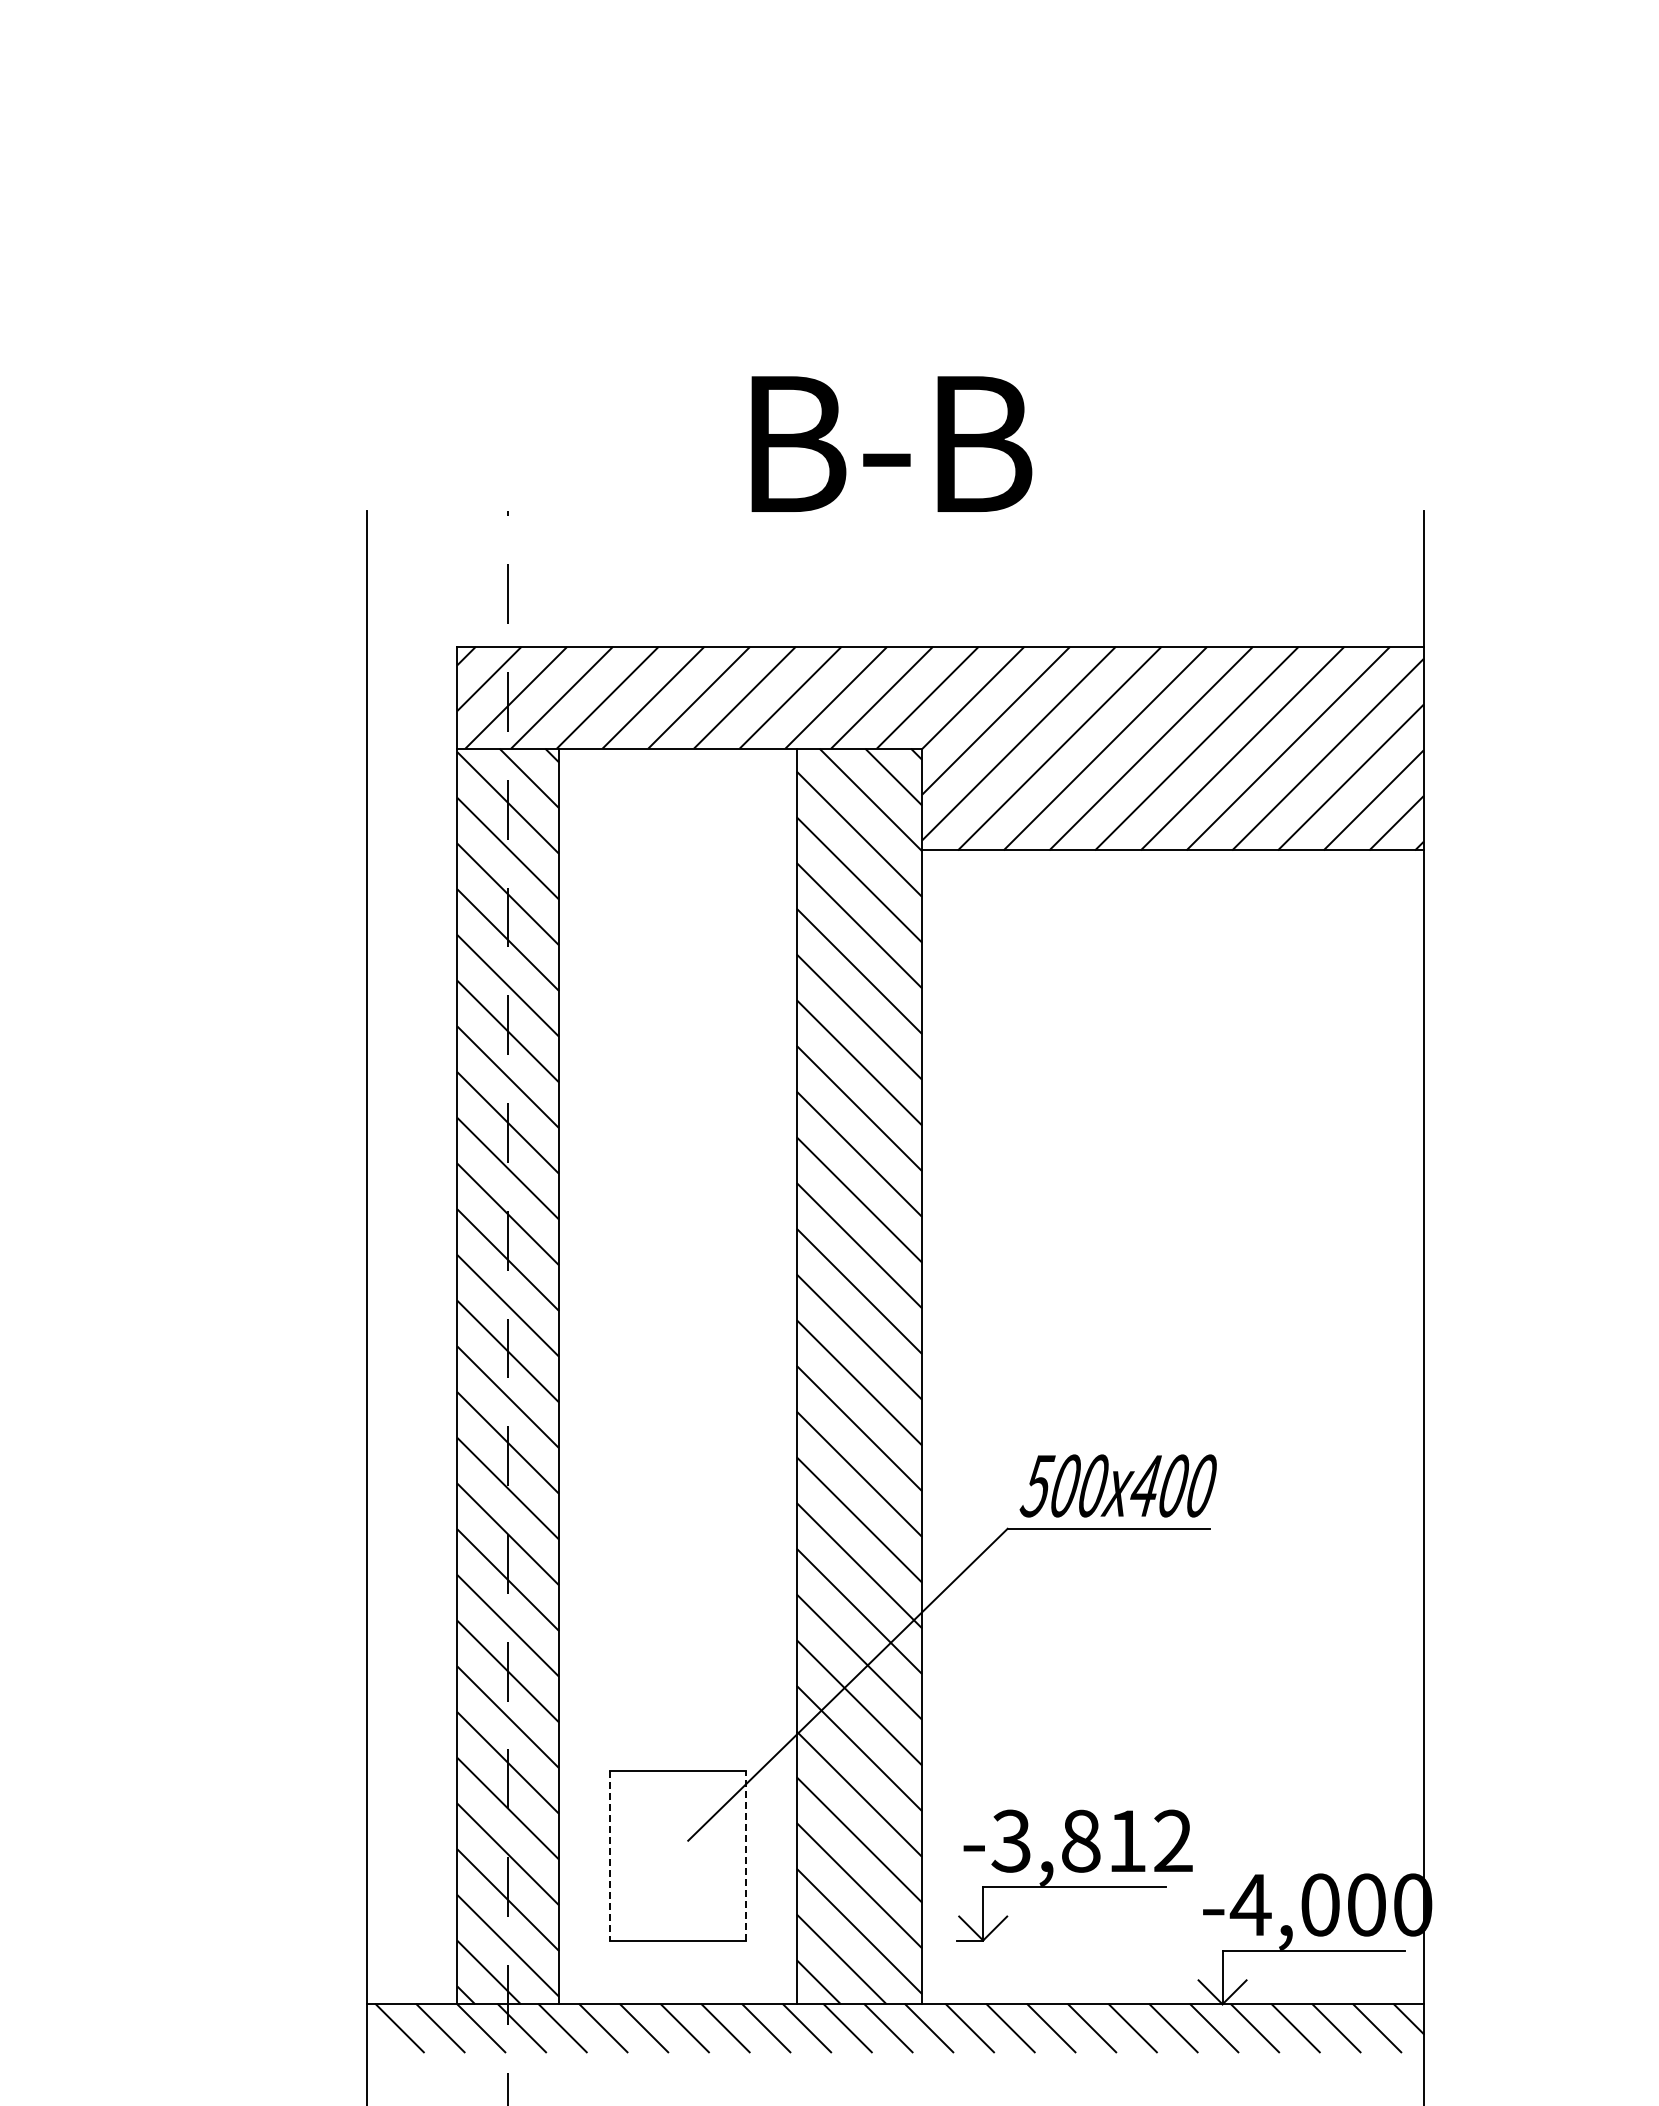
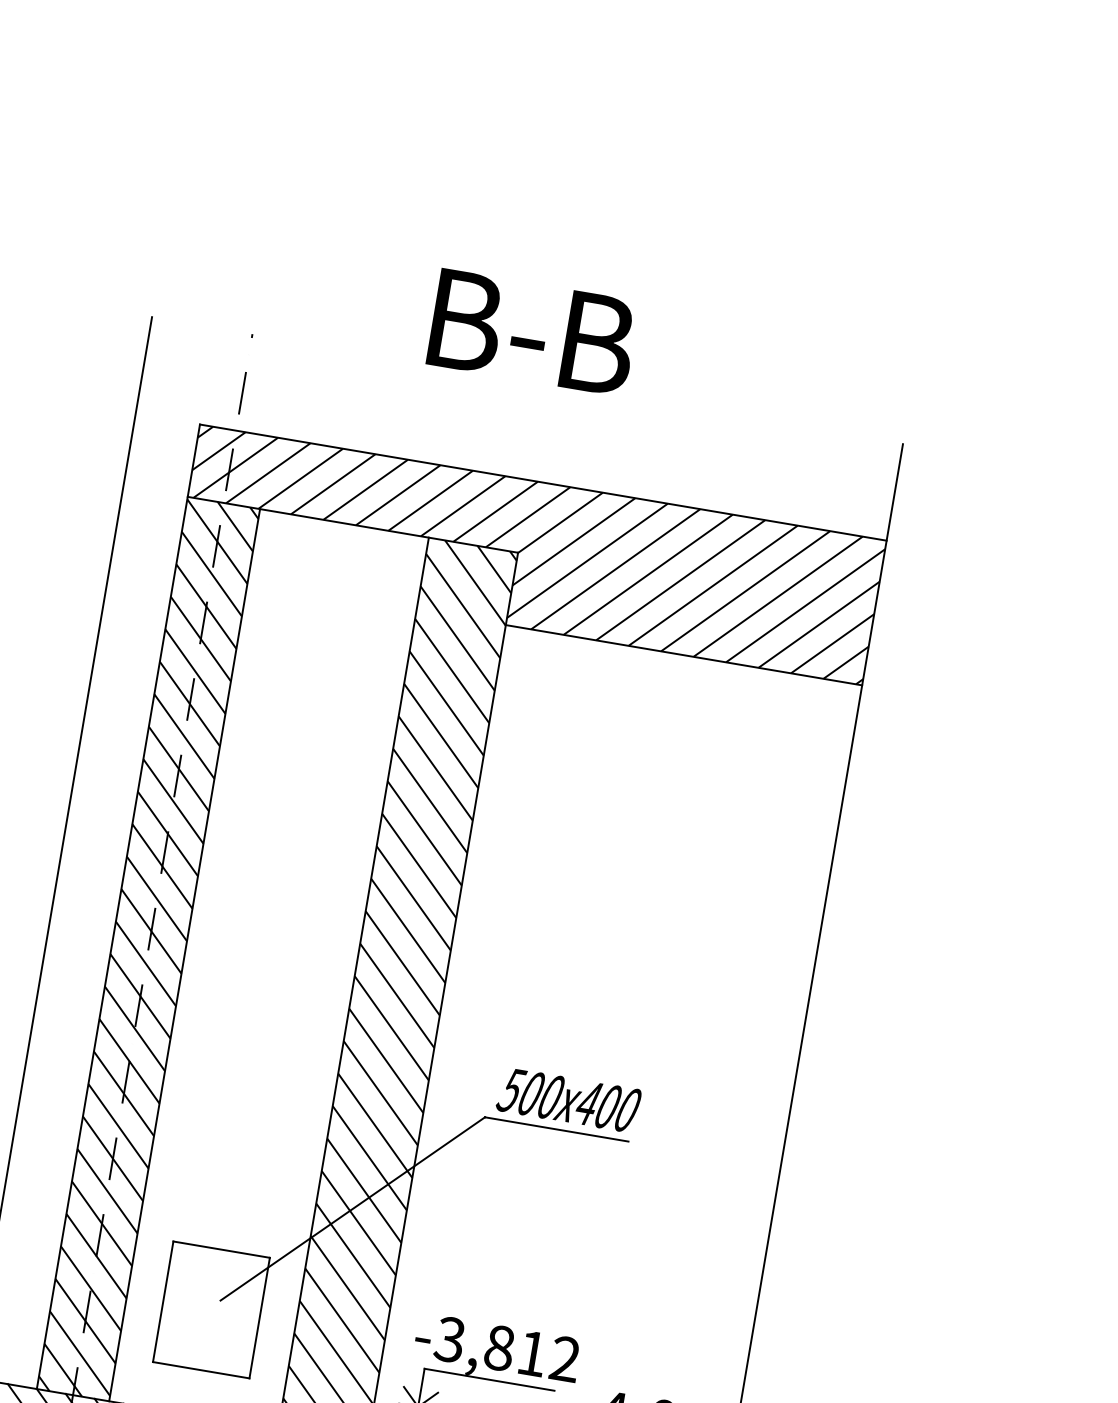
line: (610, 1855) -> (163, 1301), dashed -> solid
line: (745, 1855) -> (259, 1317), dashed -> solid

